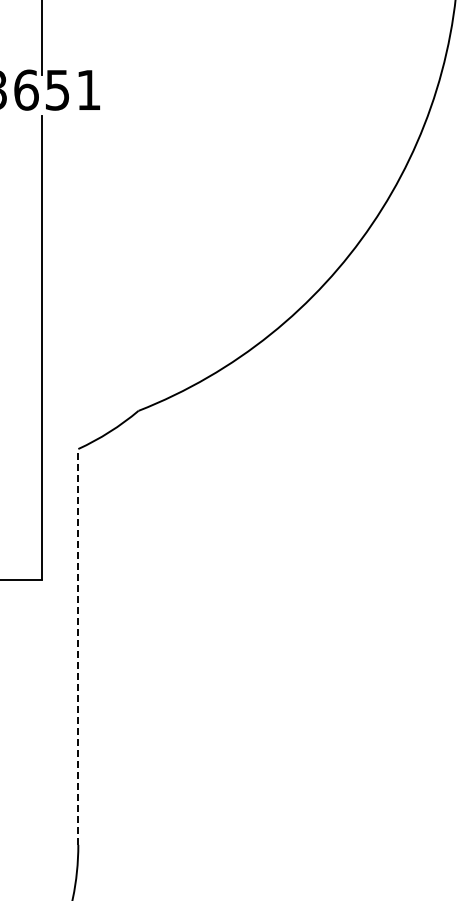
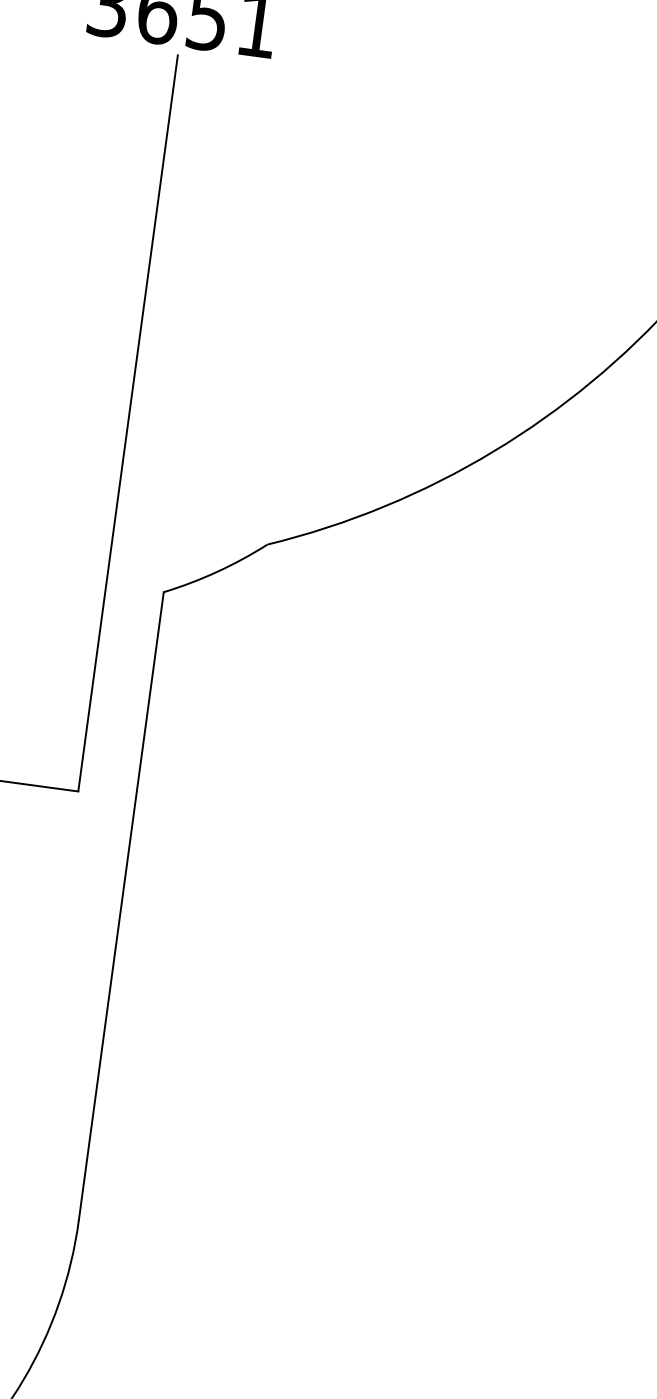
line: (78, 646) -> (121, 905), dashed -> solid

